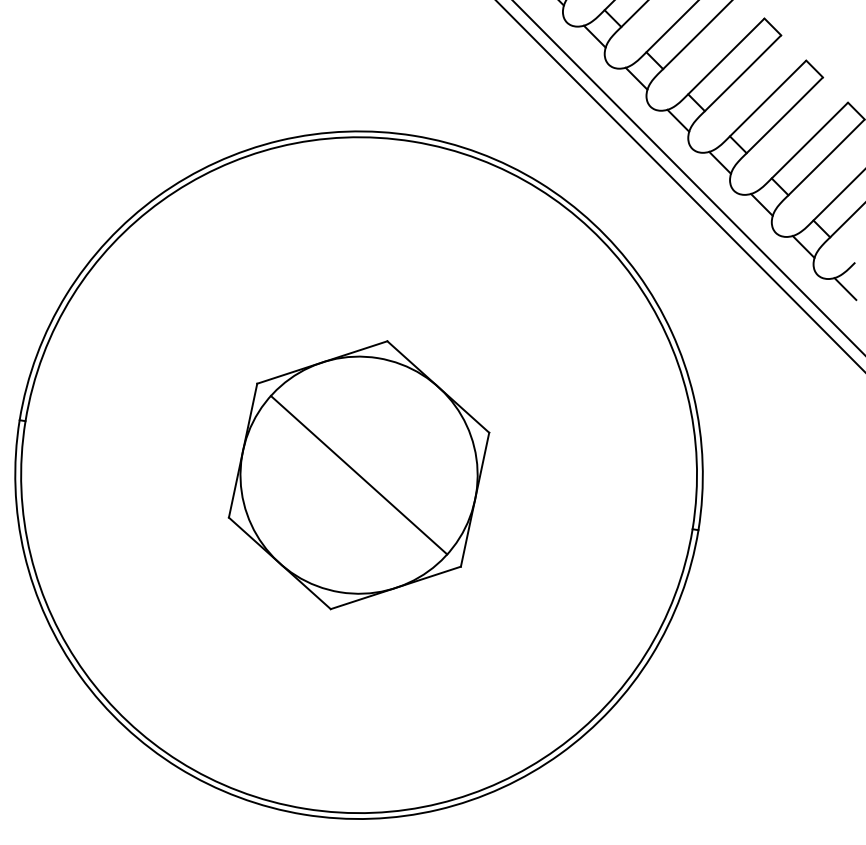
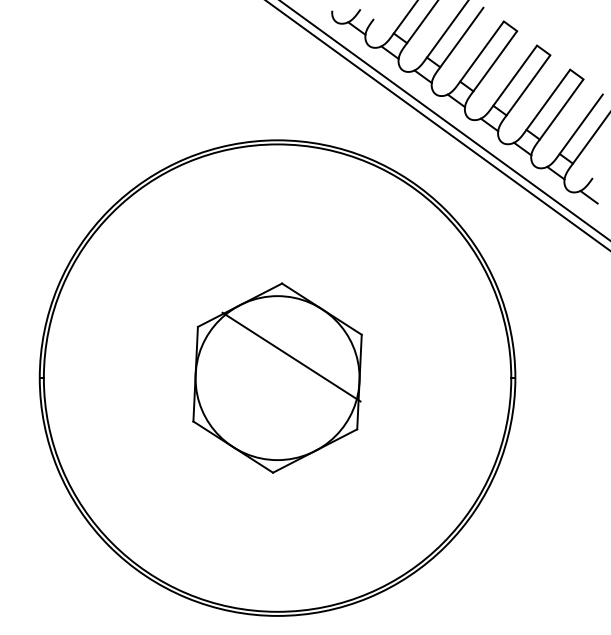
line: (359, 474) -> (291, 356), moved

